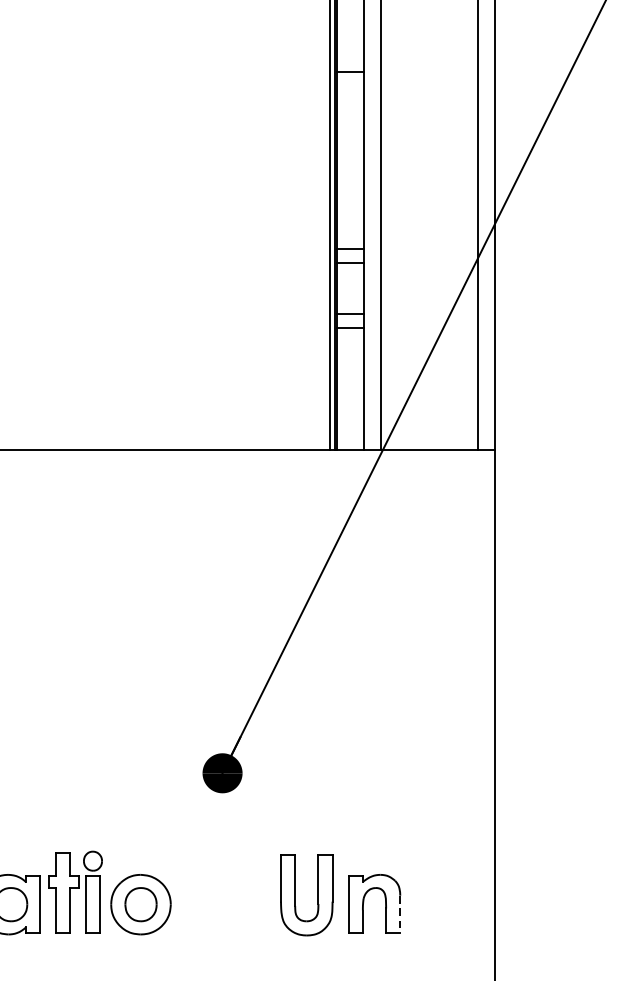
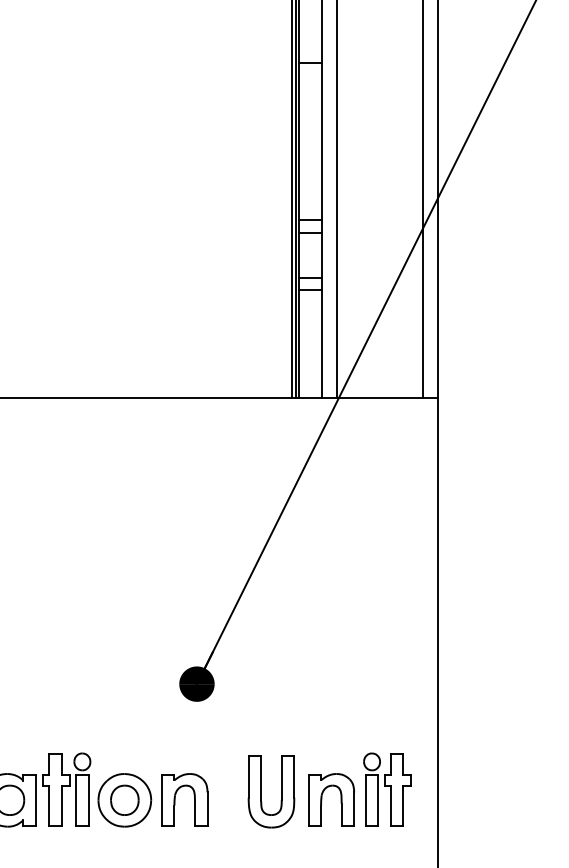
part: (437, 892) -> (387, 789), added
part: (198, 903) -> (175, 799), added
line: (400, 915) -> (354, 809), dashed -> solid

